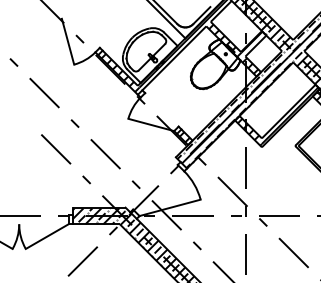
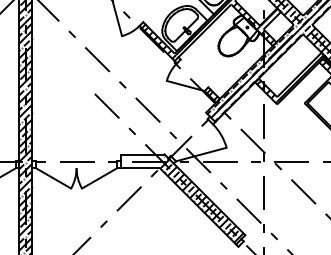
hatch: (98, 216) -> (142, 161), removed

